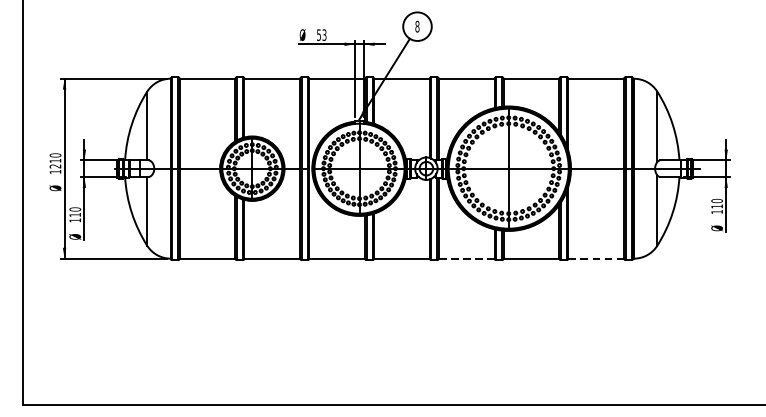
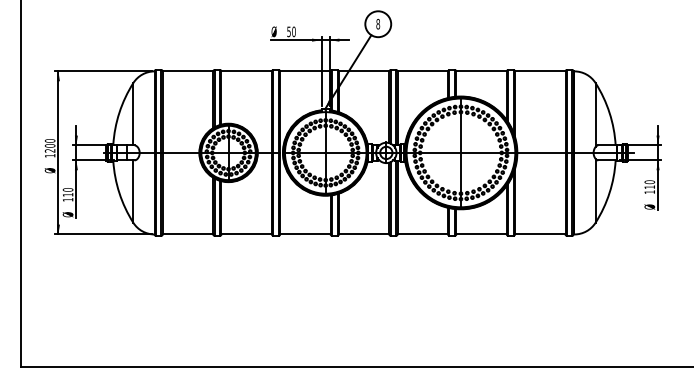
text: (323, 34) -> (293, 31), 53 -> 50
text: (55, 160) -> (50, 145), 1210 -> 1200
line: (467, 258) -> (423, 234), dashed -> solid
line: (596, 258) -> (540, 234), dashed -> solid

